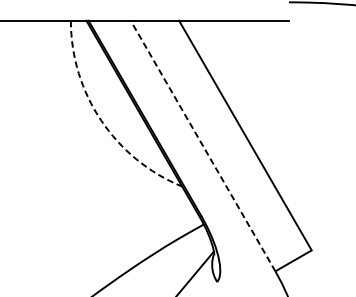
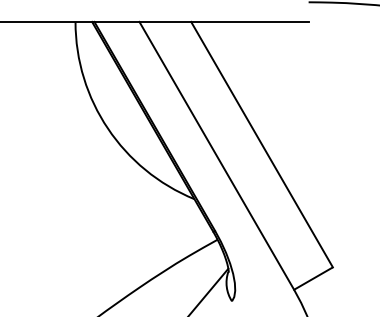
arc: (100, 120) -> (107, 128), dashed -> solid
line: (202, 145) -> (216, 155), dashed -> solid

